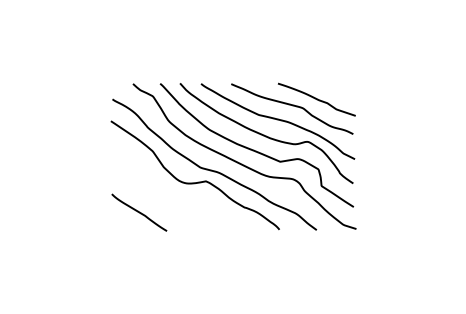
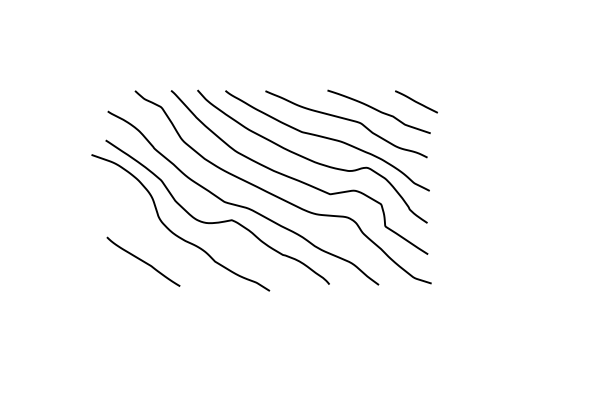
line: (344, 92) -> (415, 102), added
curve: (161, 189) -> (172, 231), added

